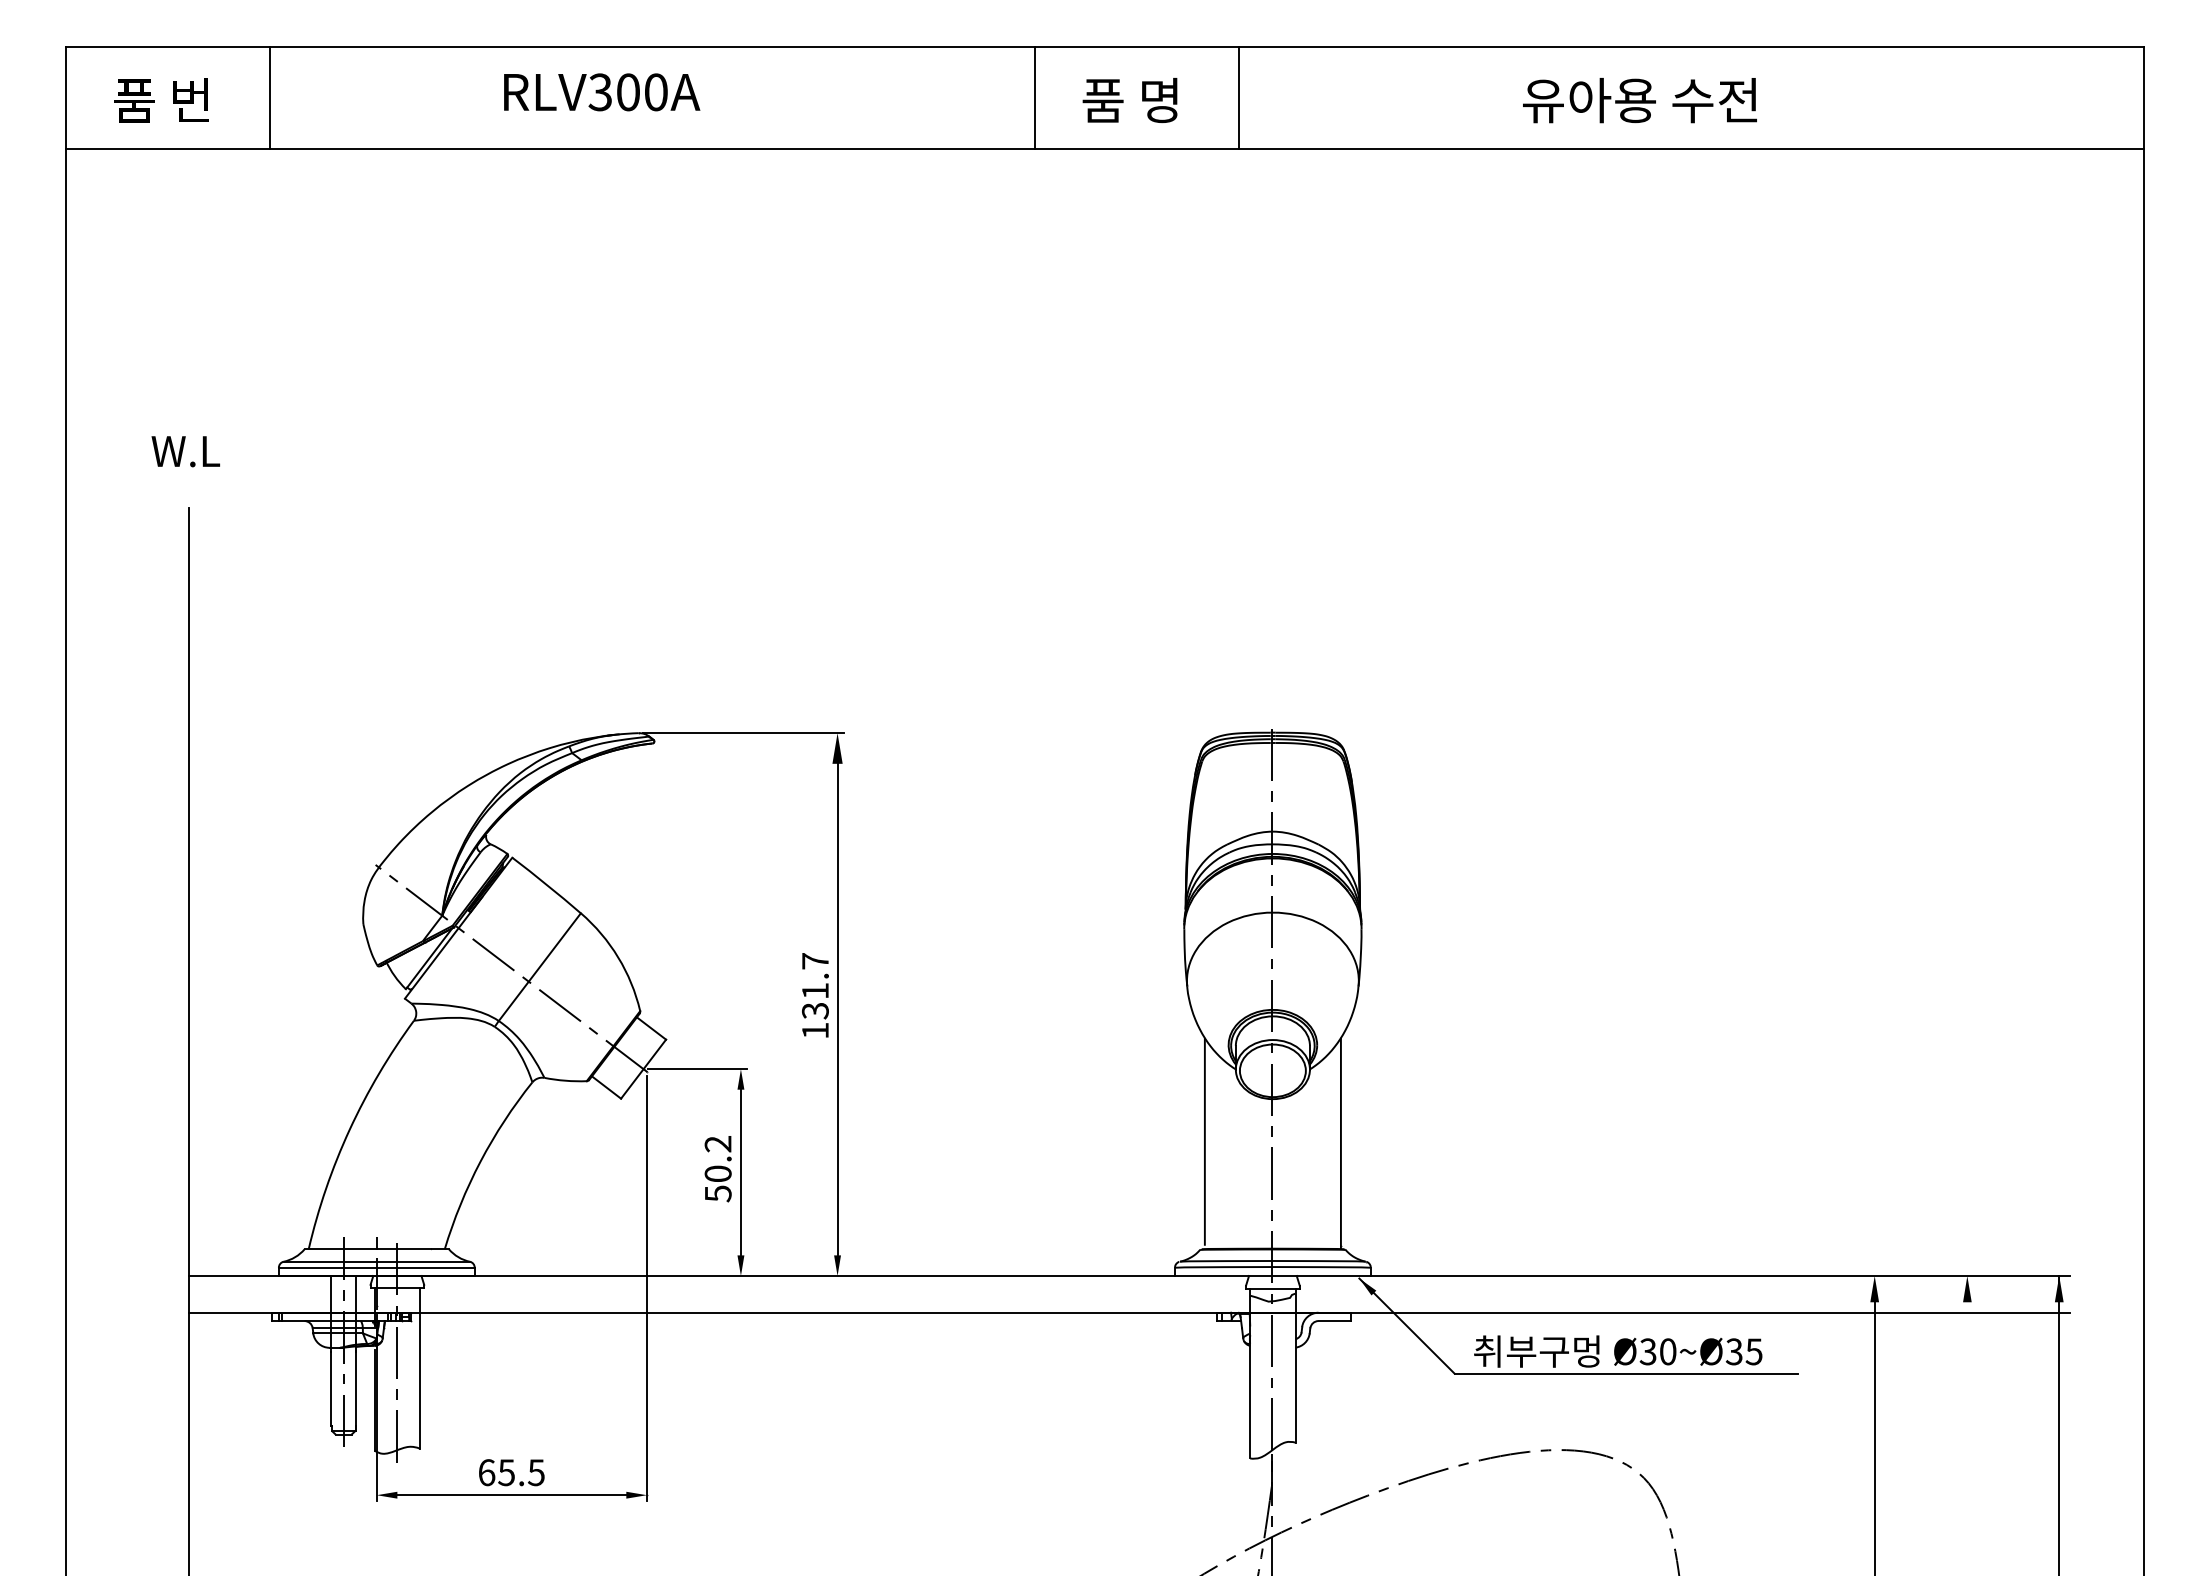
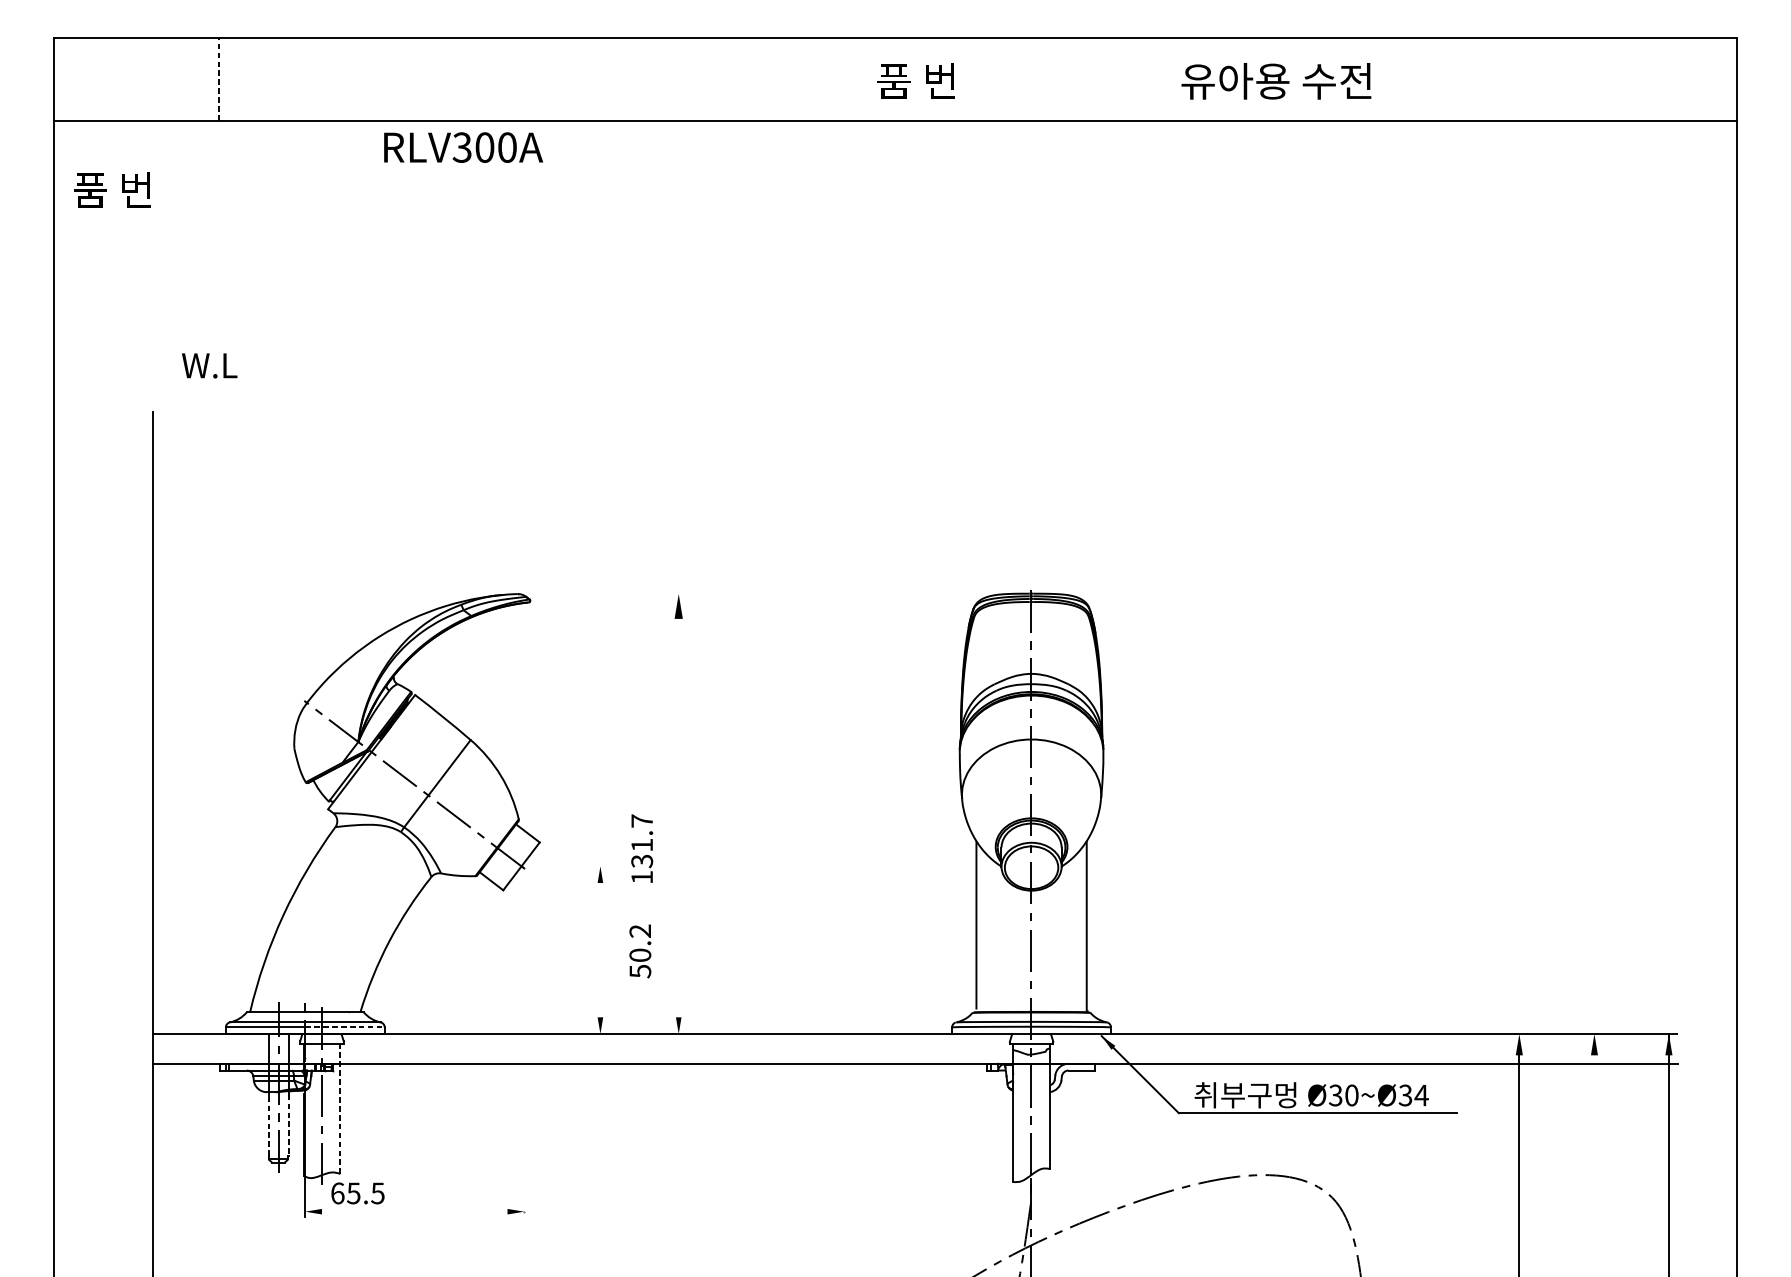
text: (602, 92) -> (463, 147), moved
line: (270, 98) -> (219, 79), solid -> dashed
line: (1035, 98) -> (839, 79), removed
line: (1239, 98) -> (1004, 79), removed
text: (161, 100) -> (112, 189), moved
text: (1129, 100) -> (915, 81), 품 명 -> 품 번
text: (1639, 100) -> (1276, 81), moved
text: (185, 451) -> (209, 365), moved
line: (742, 733) -> (601, 594), removed
text: (815, 995) -> (642, 848), moved
line: (837, 1004) -> (678, 813), removed
line: (697, 1069) -> (565, 866), removed
text: (717, 1169) -> (639, 951), moved
line: (740, 1172) -> (600, 950), removed
line: (425, 1267) -> (344, 1027), solid -> dashed
line: (646, 1288) -> (523, 1044), removed
text: (1754, 1351) -> (1421, 1095), Ø30~Ø35 -> Ø30~Ø34
line: (420, 1367) -> (340, 1108), solid -> dashed
line: (331, 1388) -> (268, 1125), solid -> dashed
line: (356, 1388) -> (288, 1125), solid -> dashed
text: (511, 1472) -> (357, 1193), moved
line: (511, 1495) -> (414, 1211), removed

